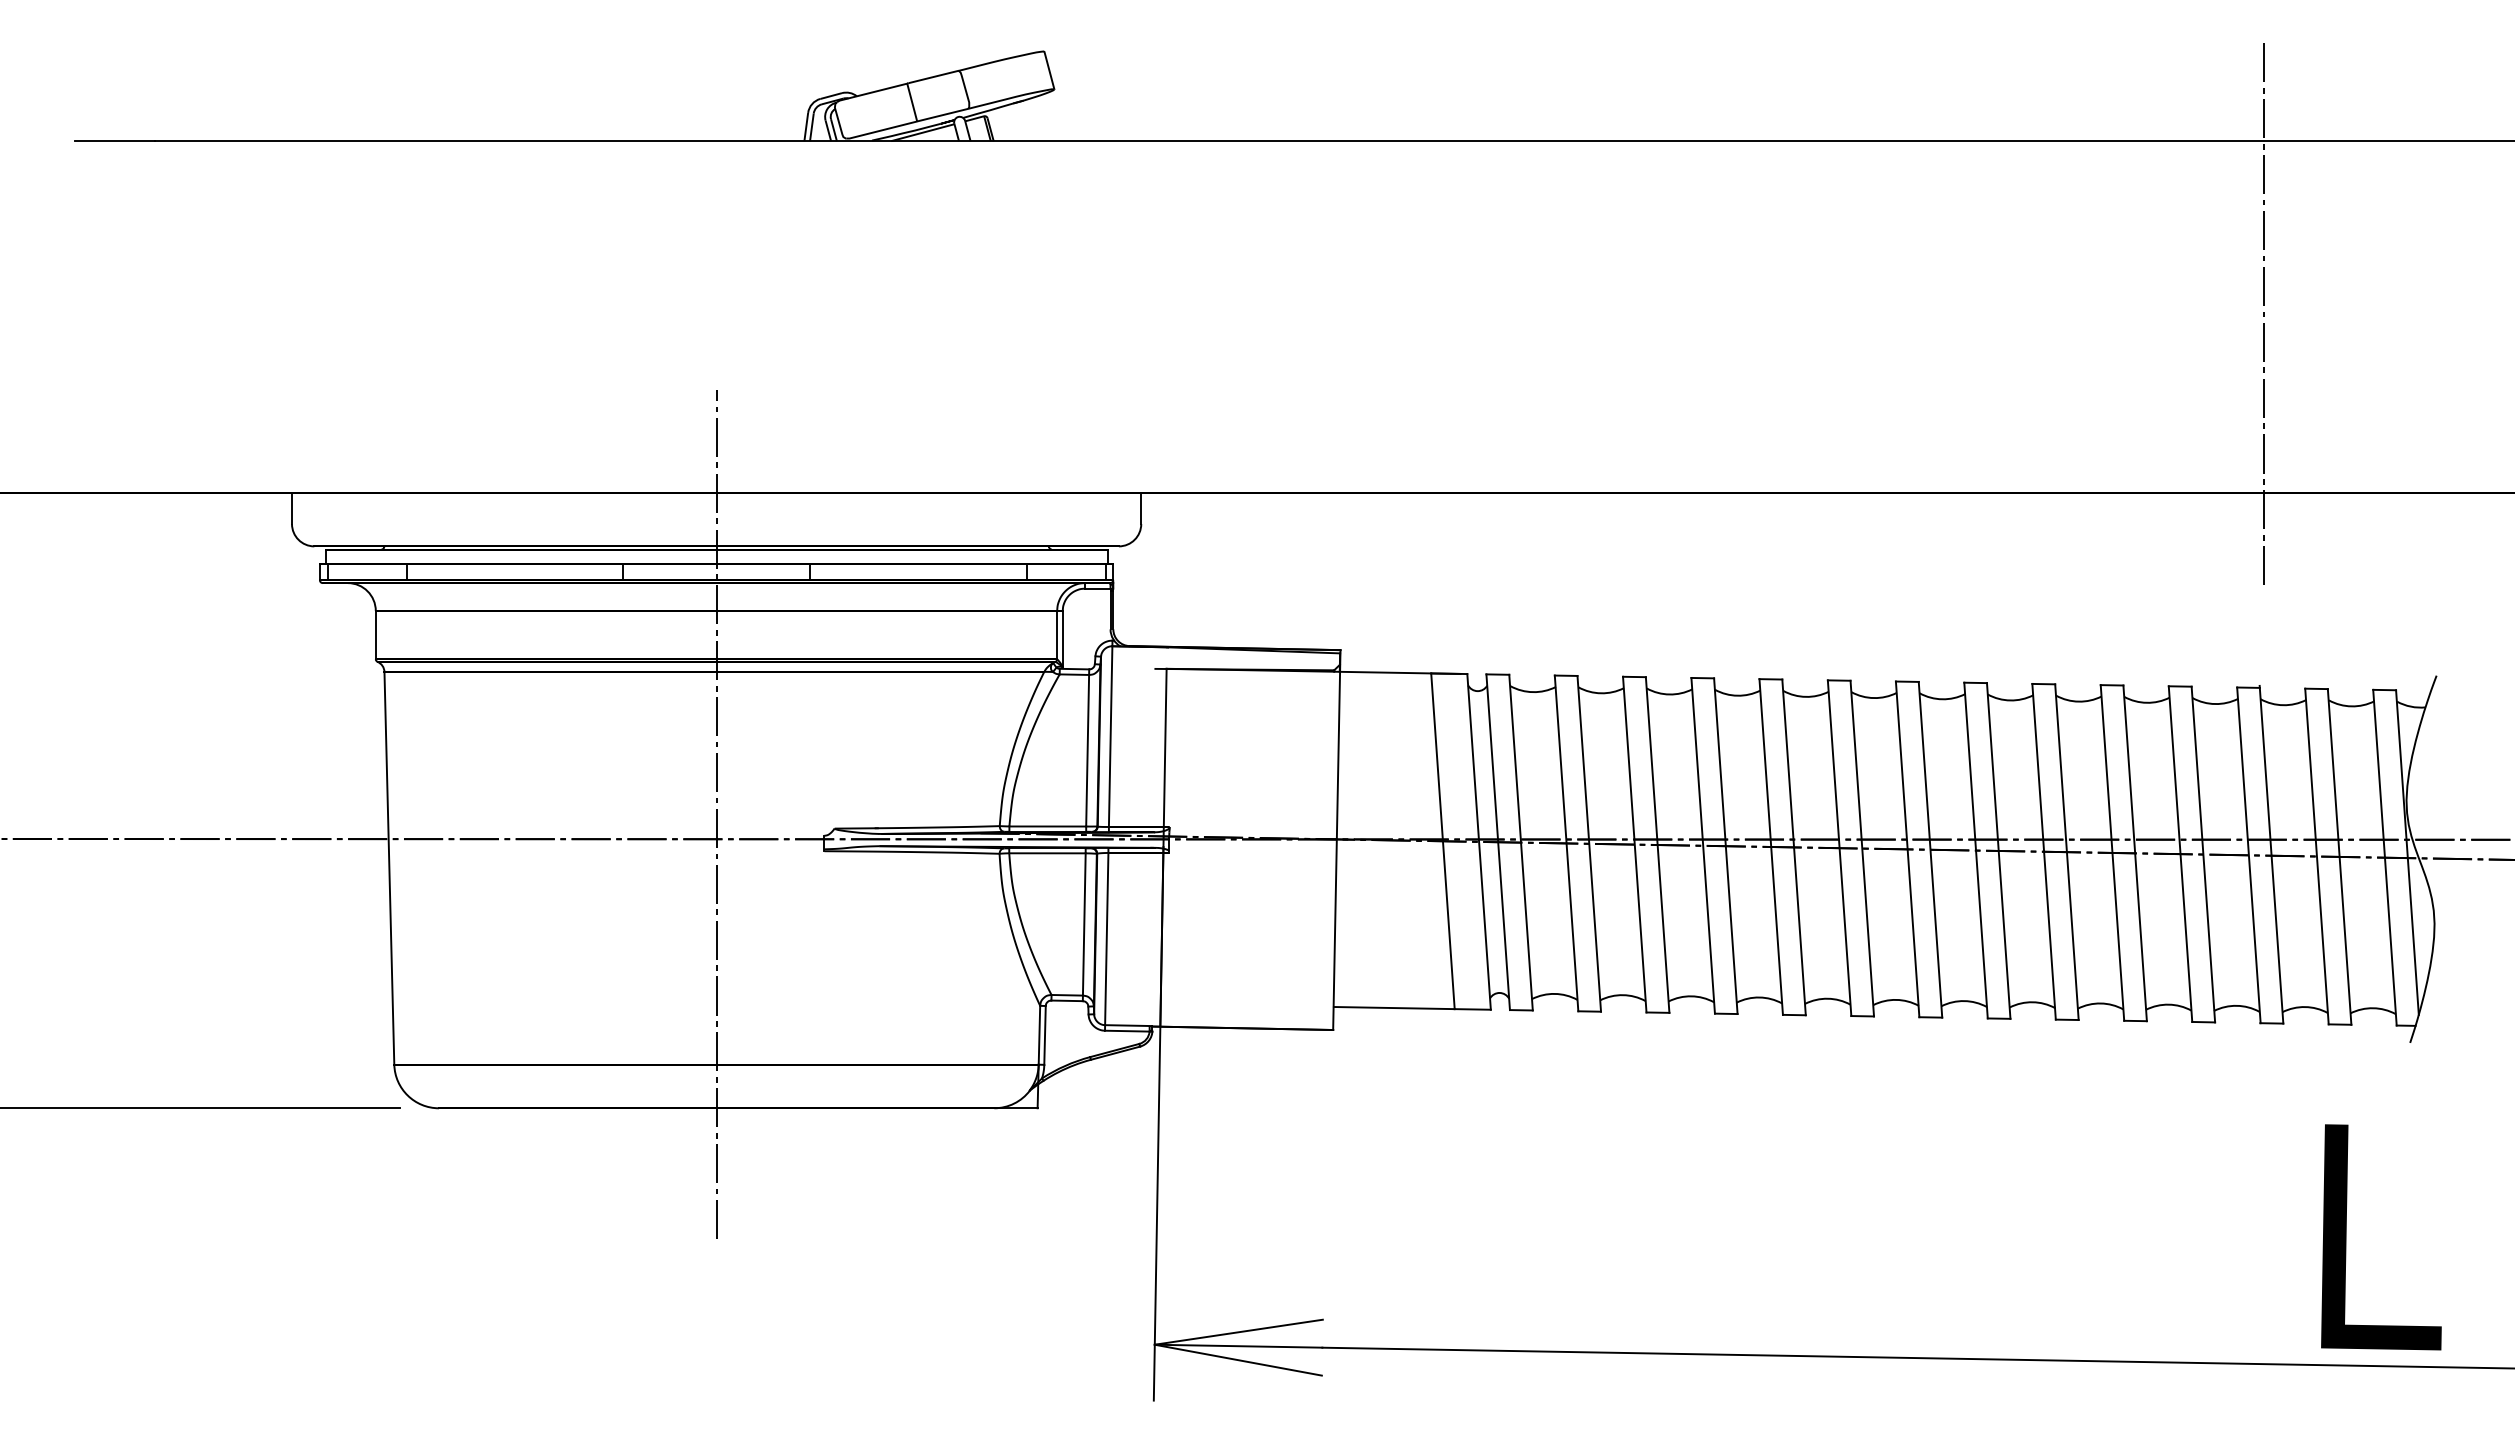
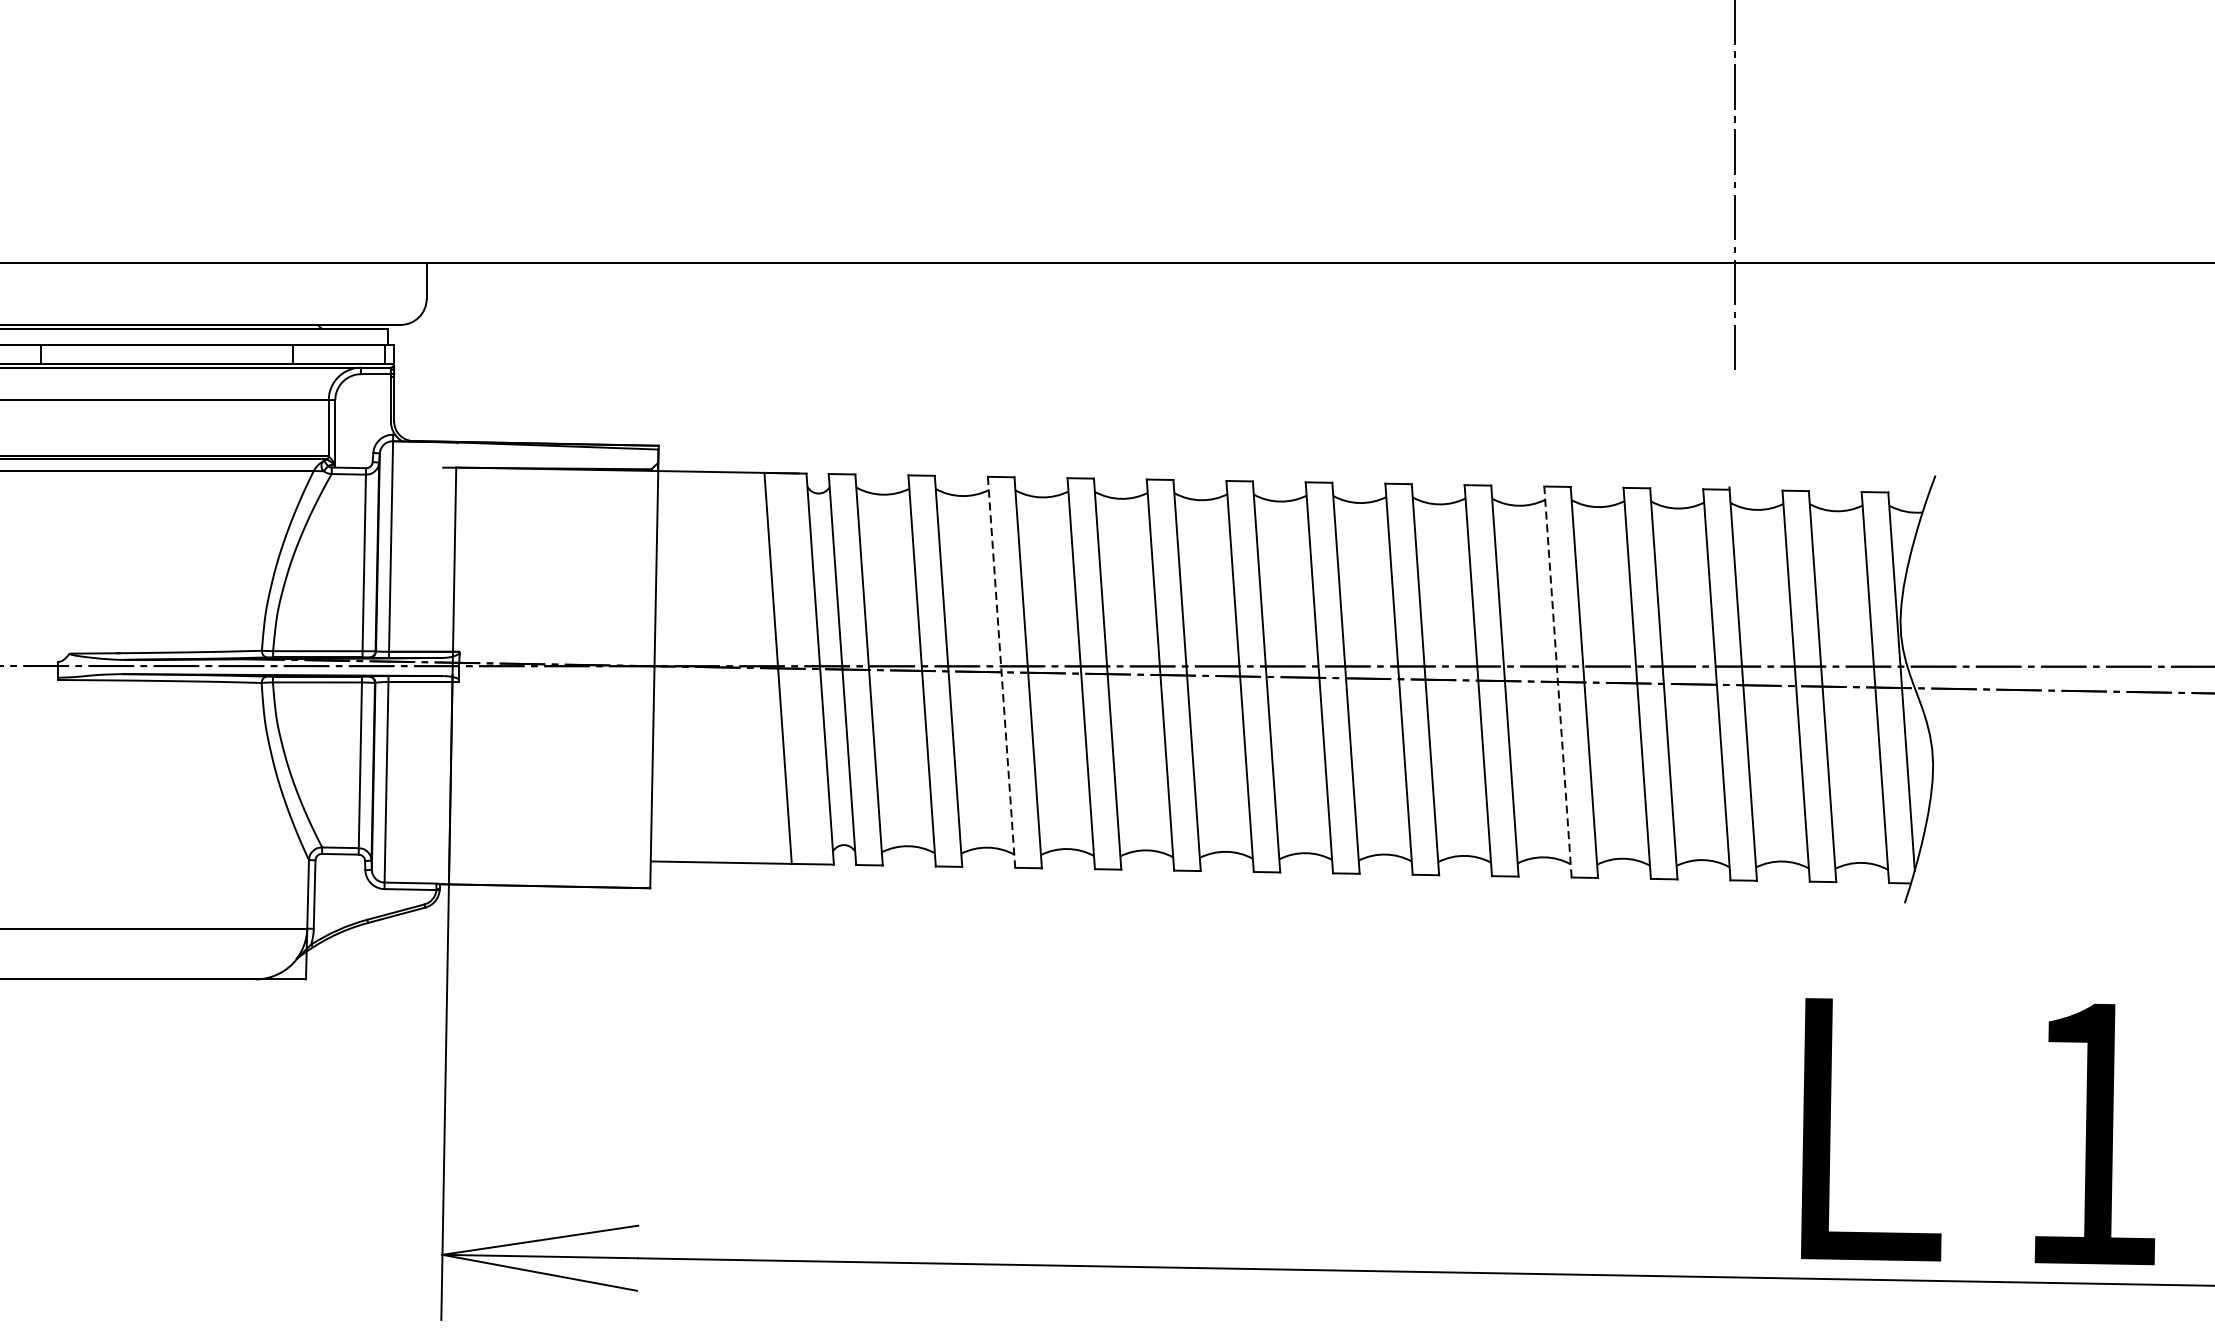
line: (1634, 845) -> (1001, 673), solid -> dashed
line: (2112, 852) -> (1558, 681), solid -> dashed

